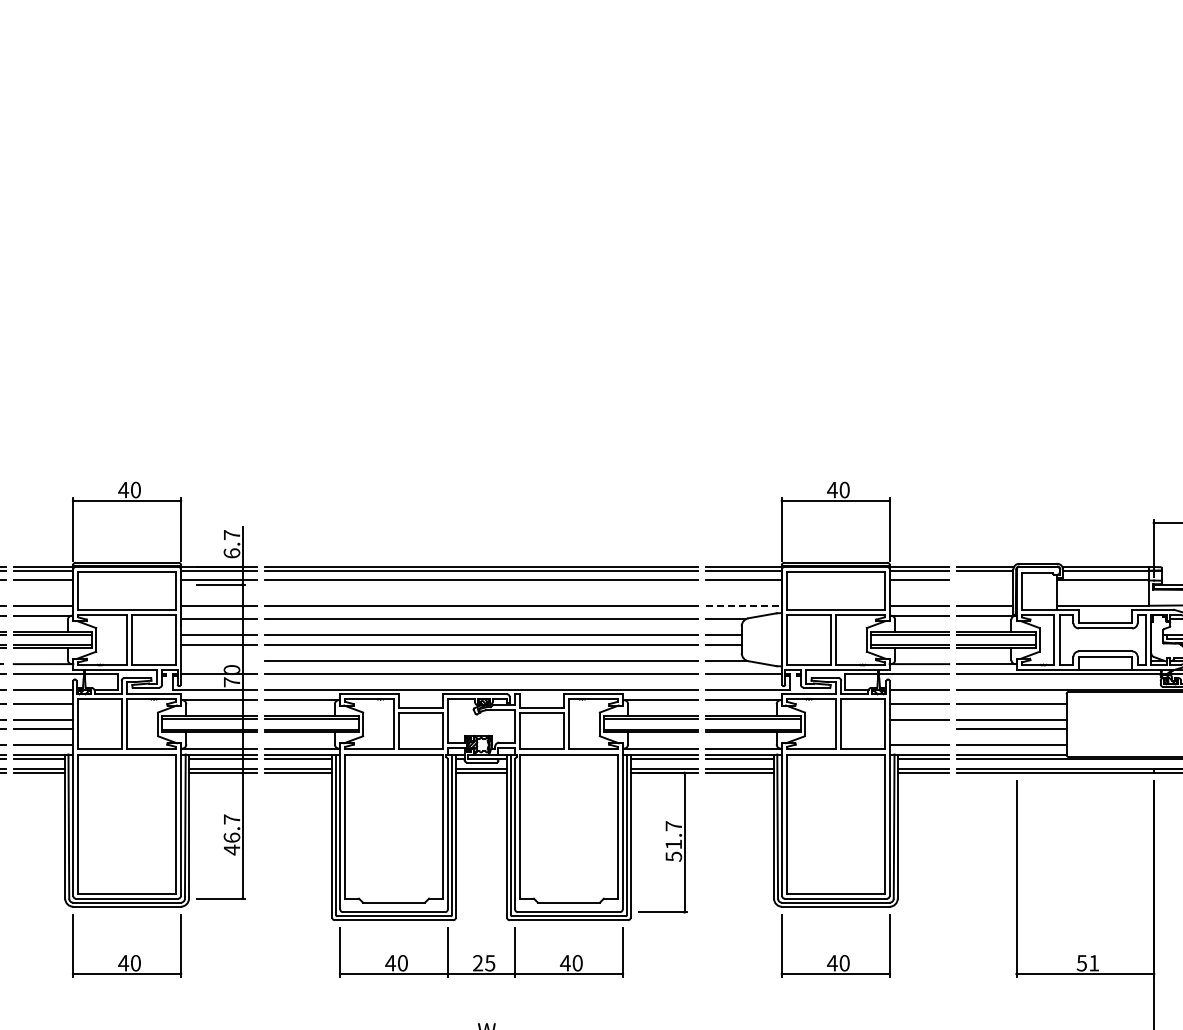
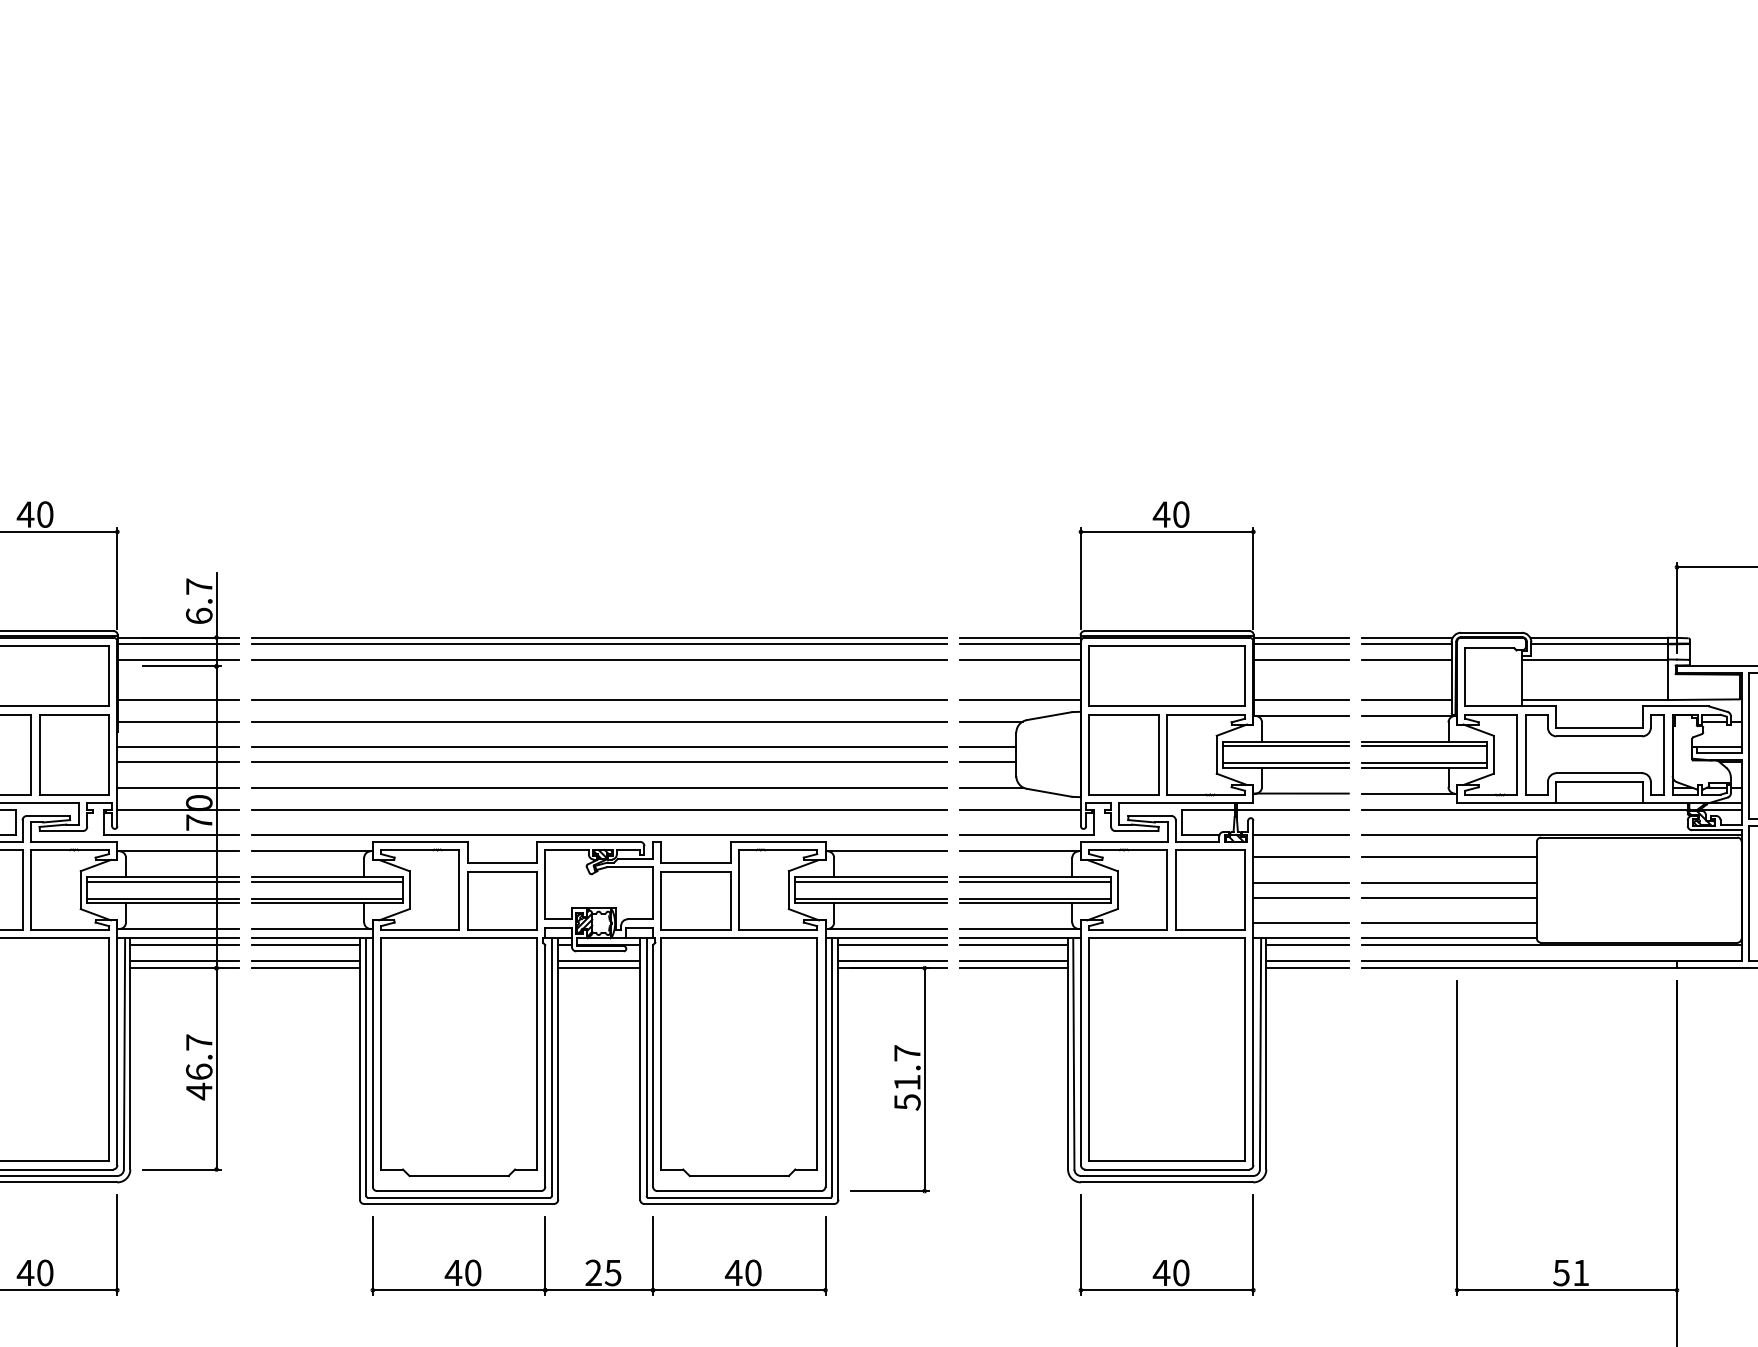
line: (985, 580) -> (1406, 659), added
line: (744, 605) -> (1020, 699), dashed -> solid
line: (218, 660) -> (177, 787), added
line: (919, 729) -> (1301, 898), added

